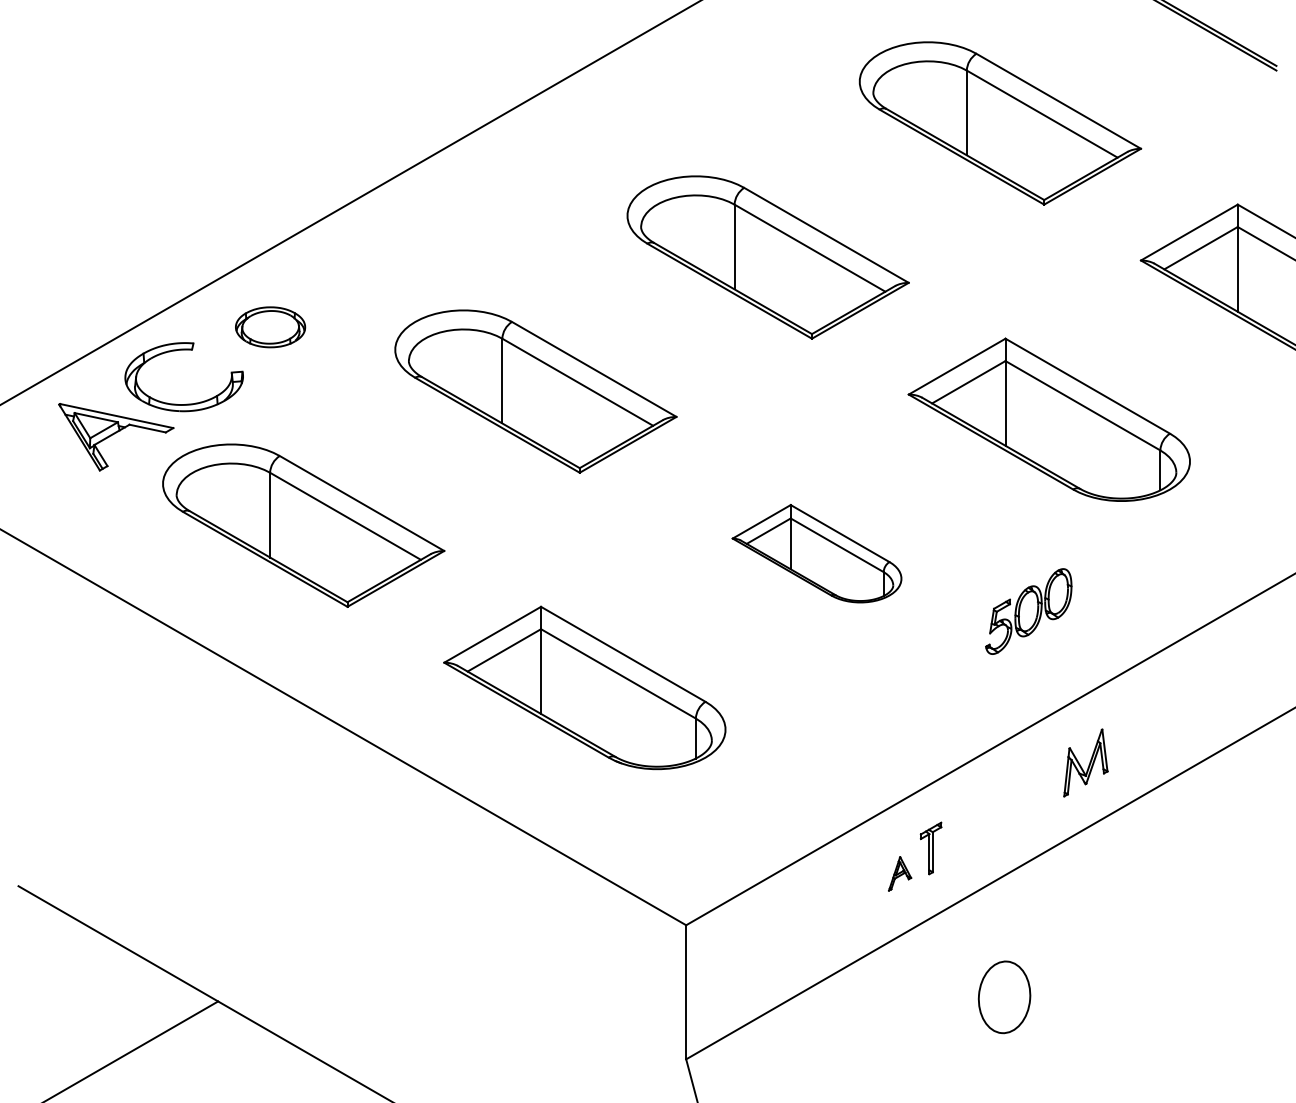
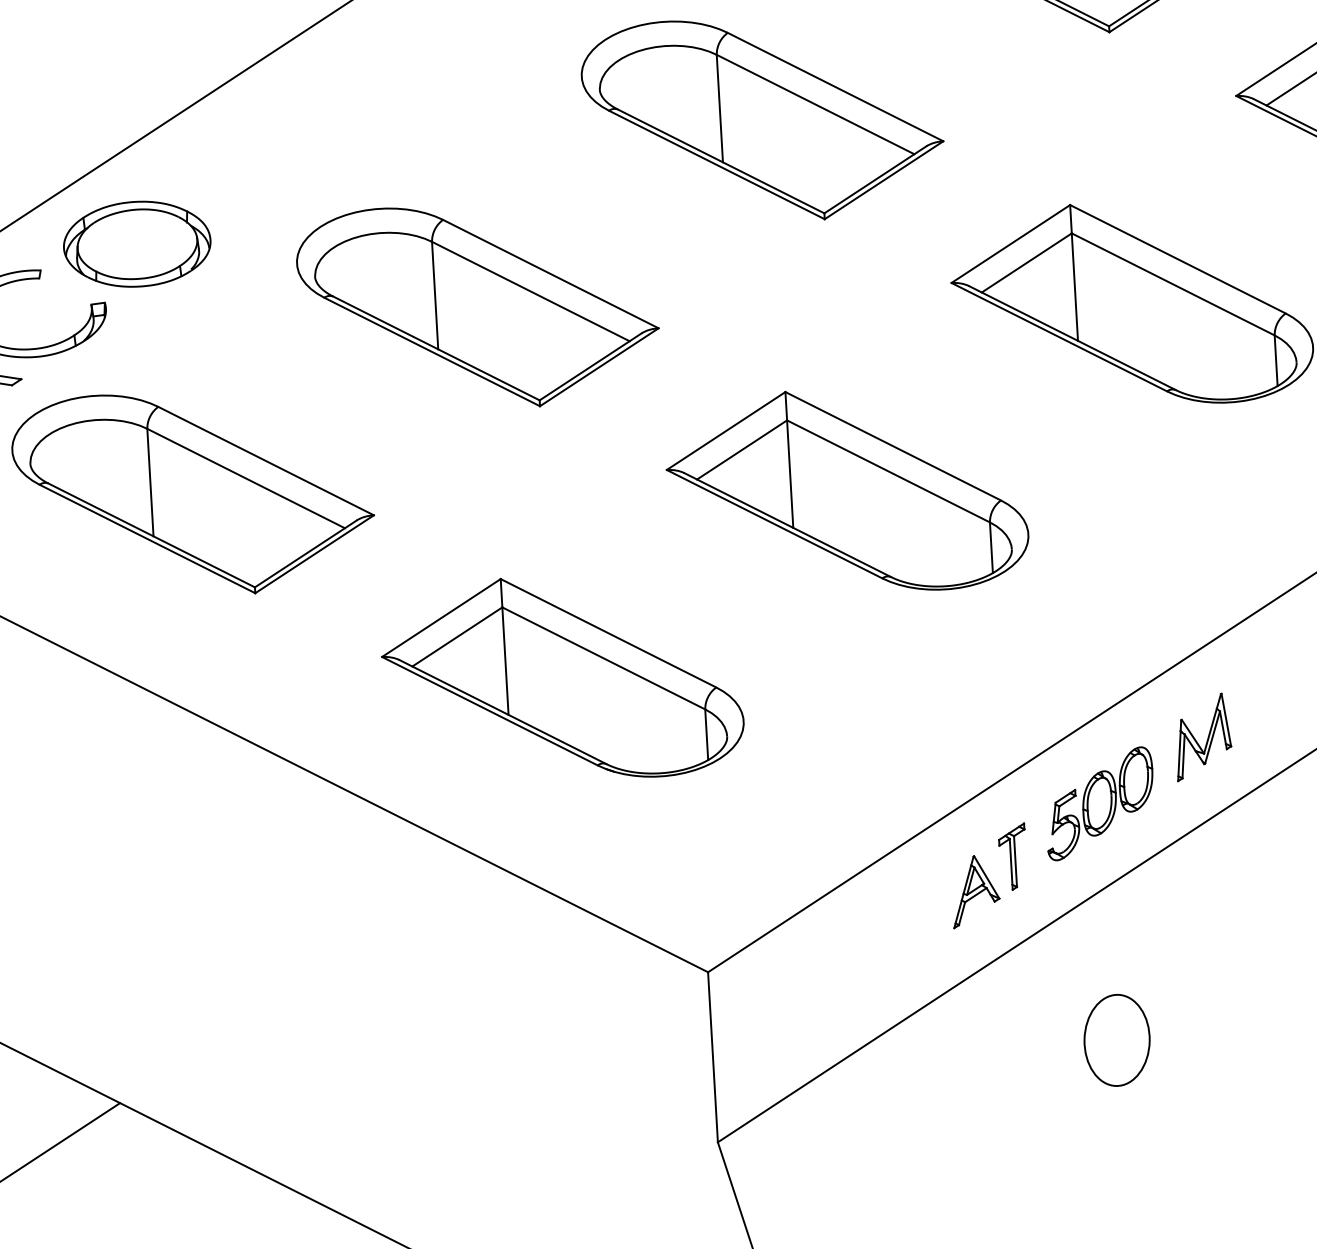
part: (270, 327) -> (137, 244), size x1.67
part: (816, 553) -> (846, 491), size x1.67
part: (1028, 611) -> (1099, 803), moved
part: (899, 873) -> (974, 891), size x1.67

